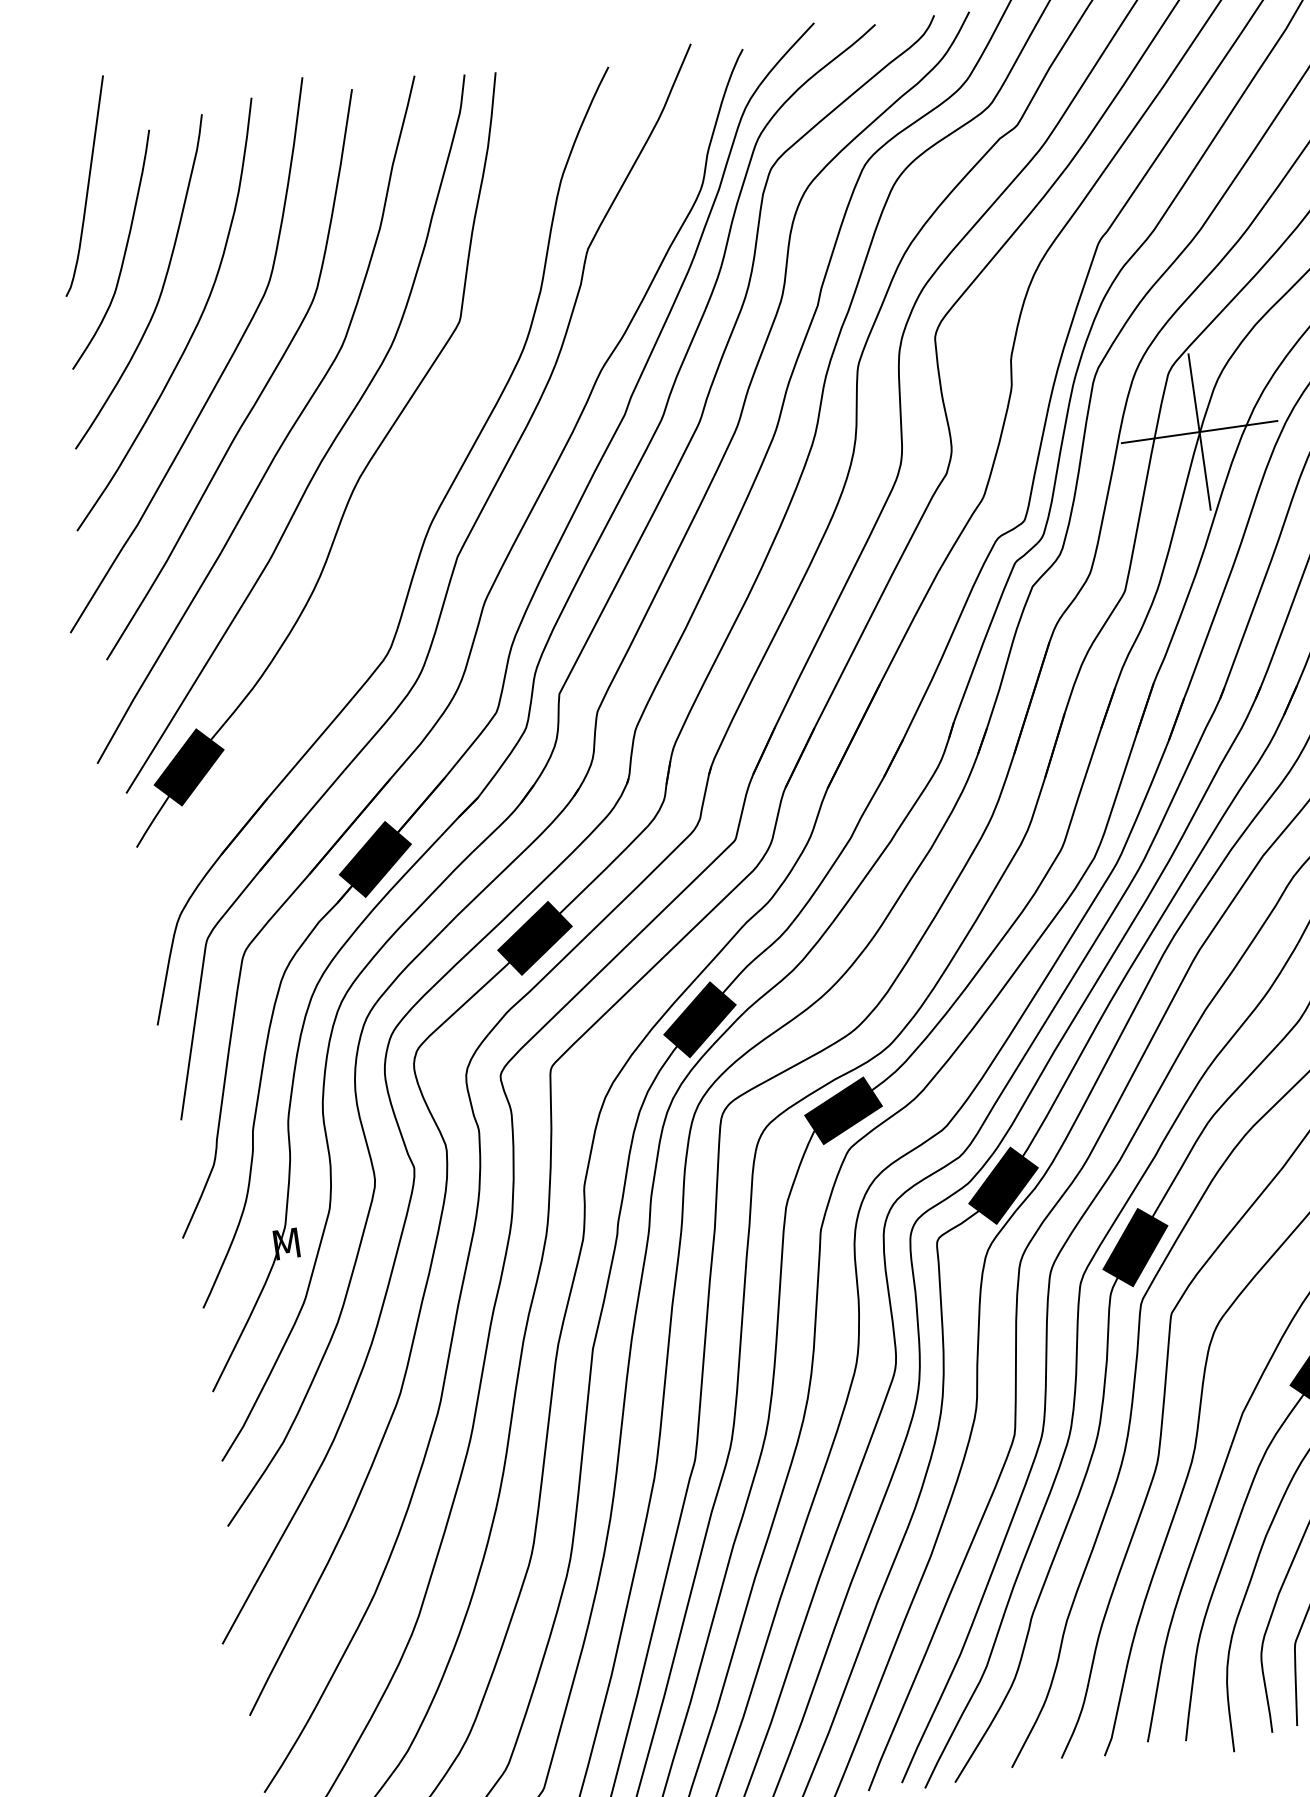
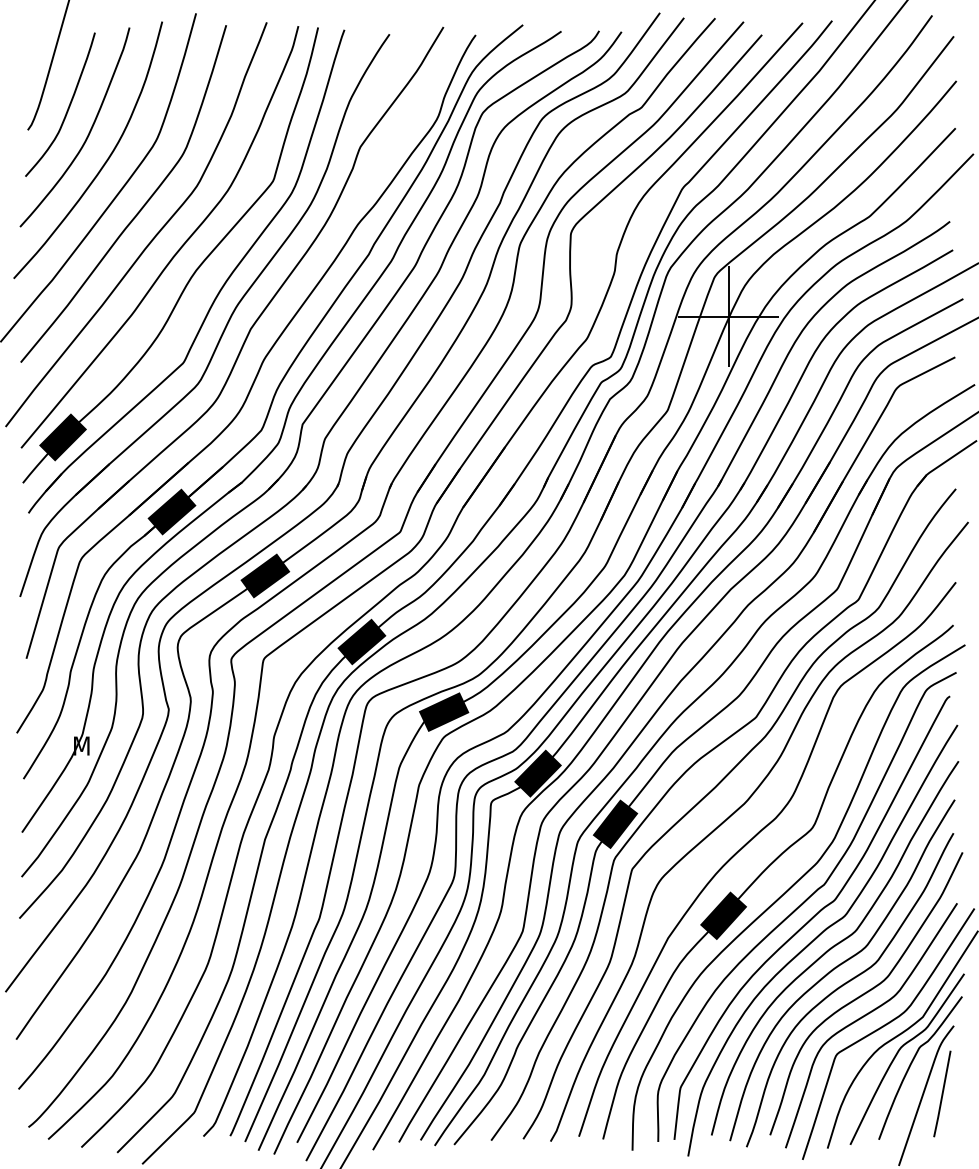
part: (398, 505) -> (218, 291), added

